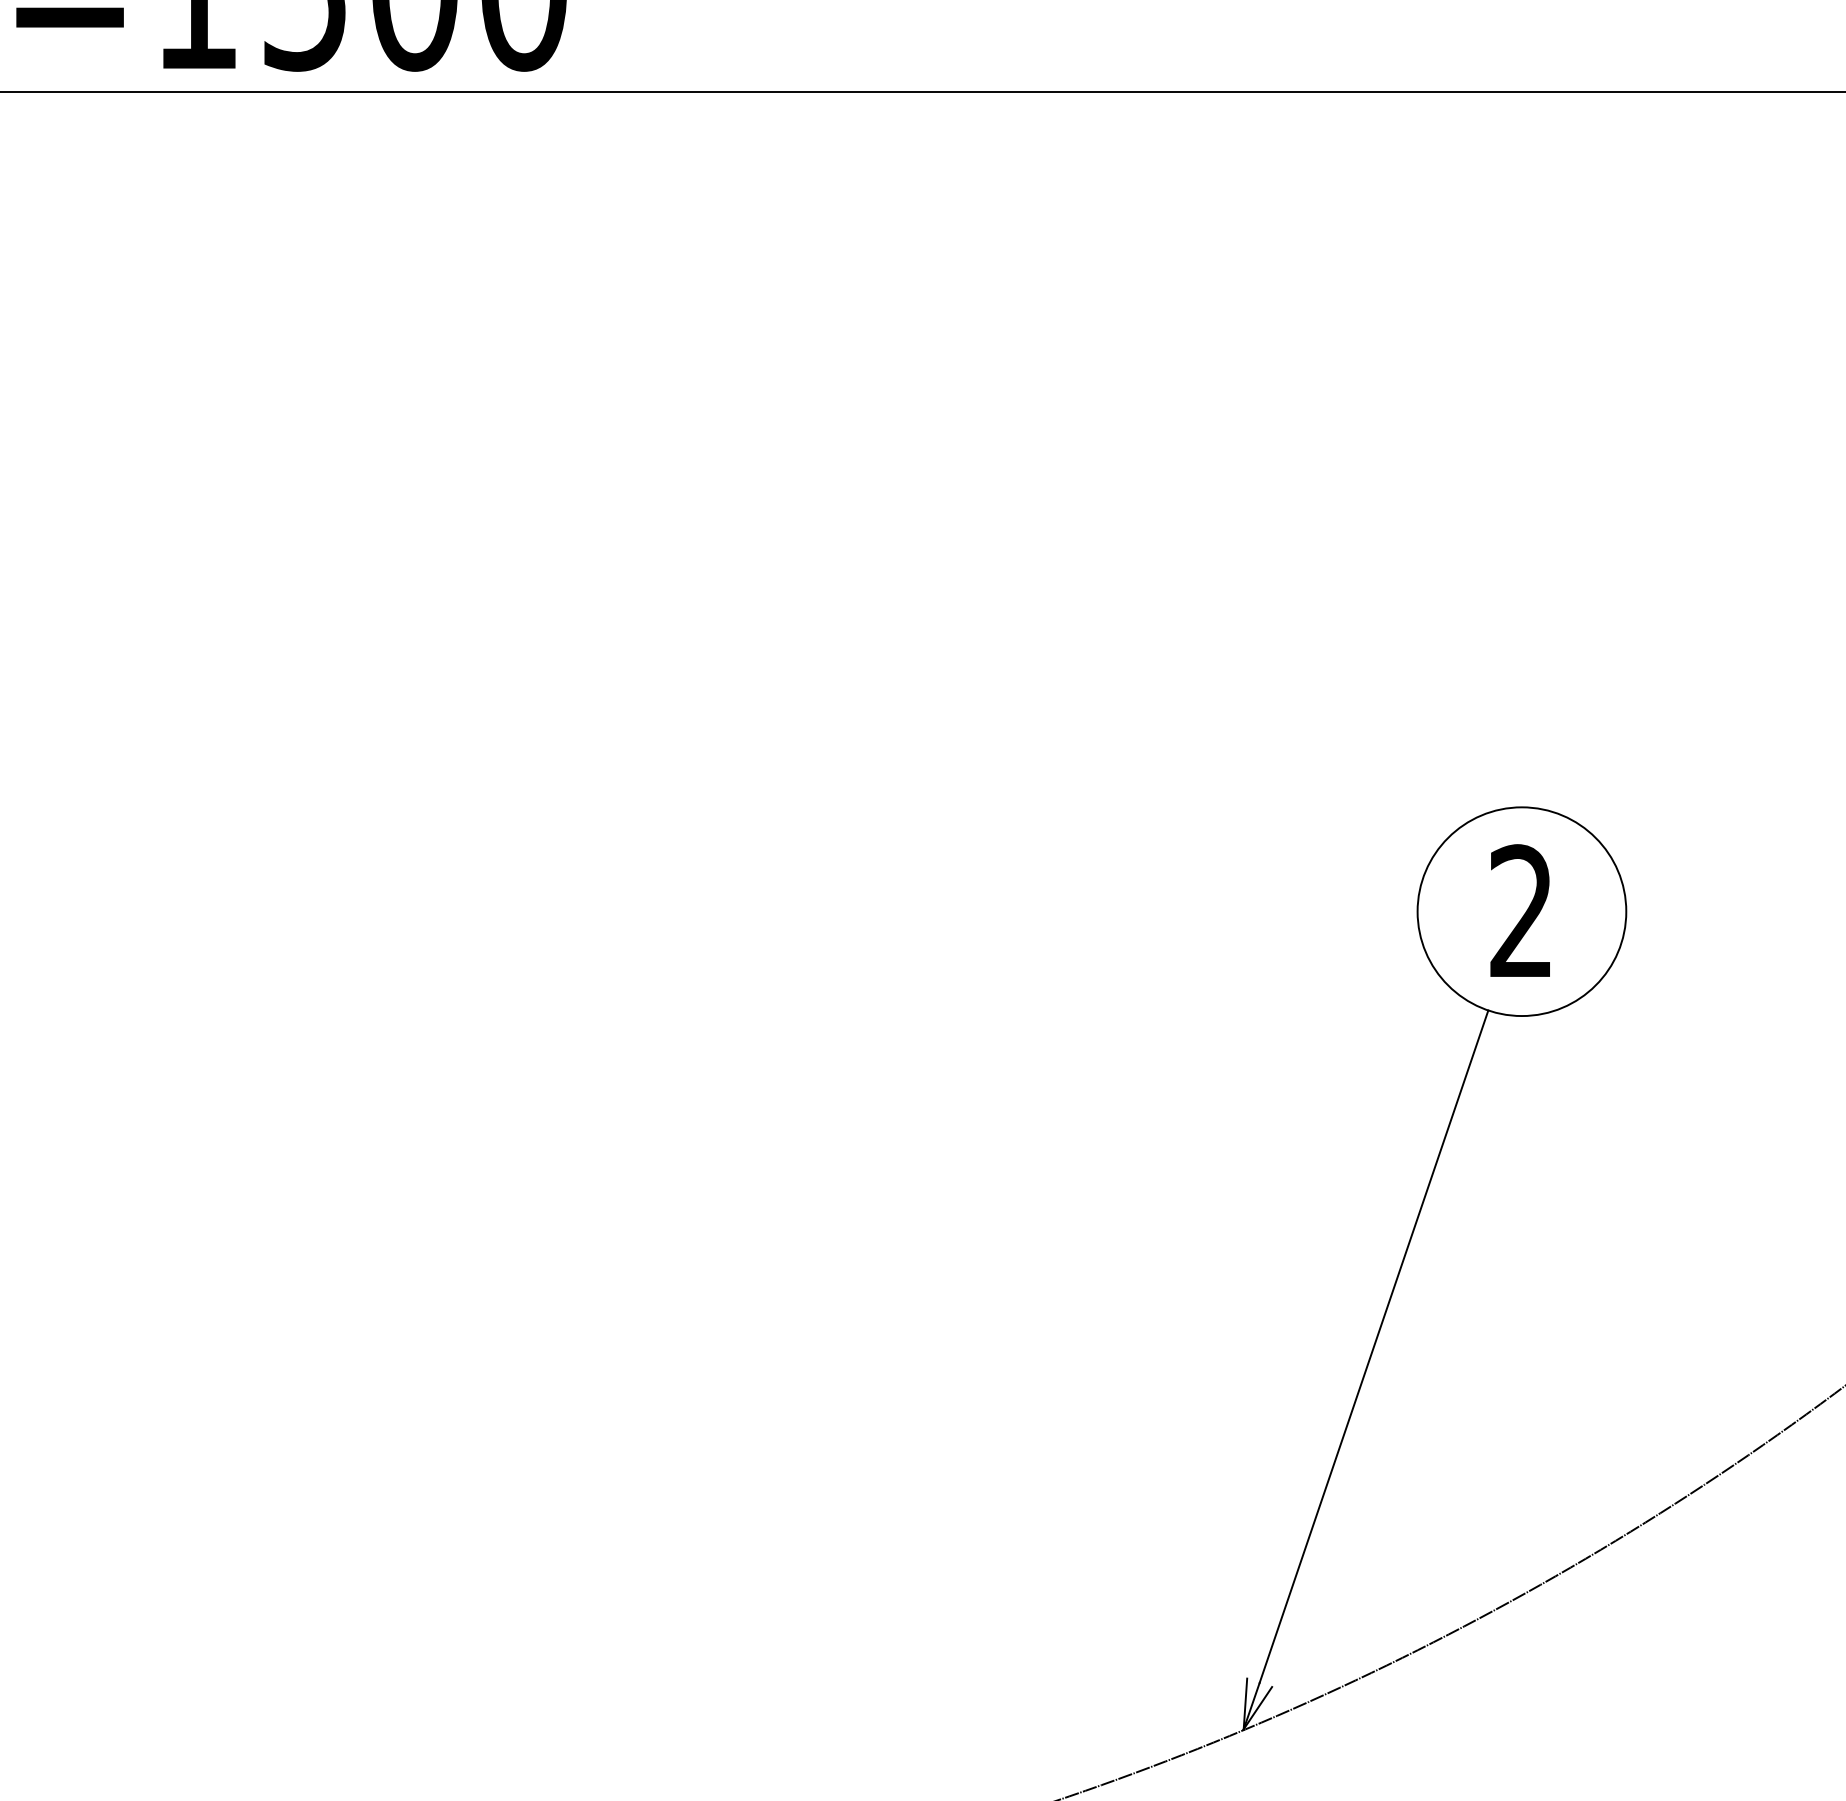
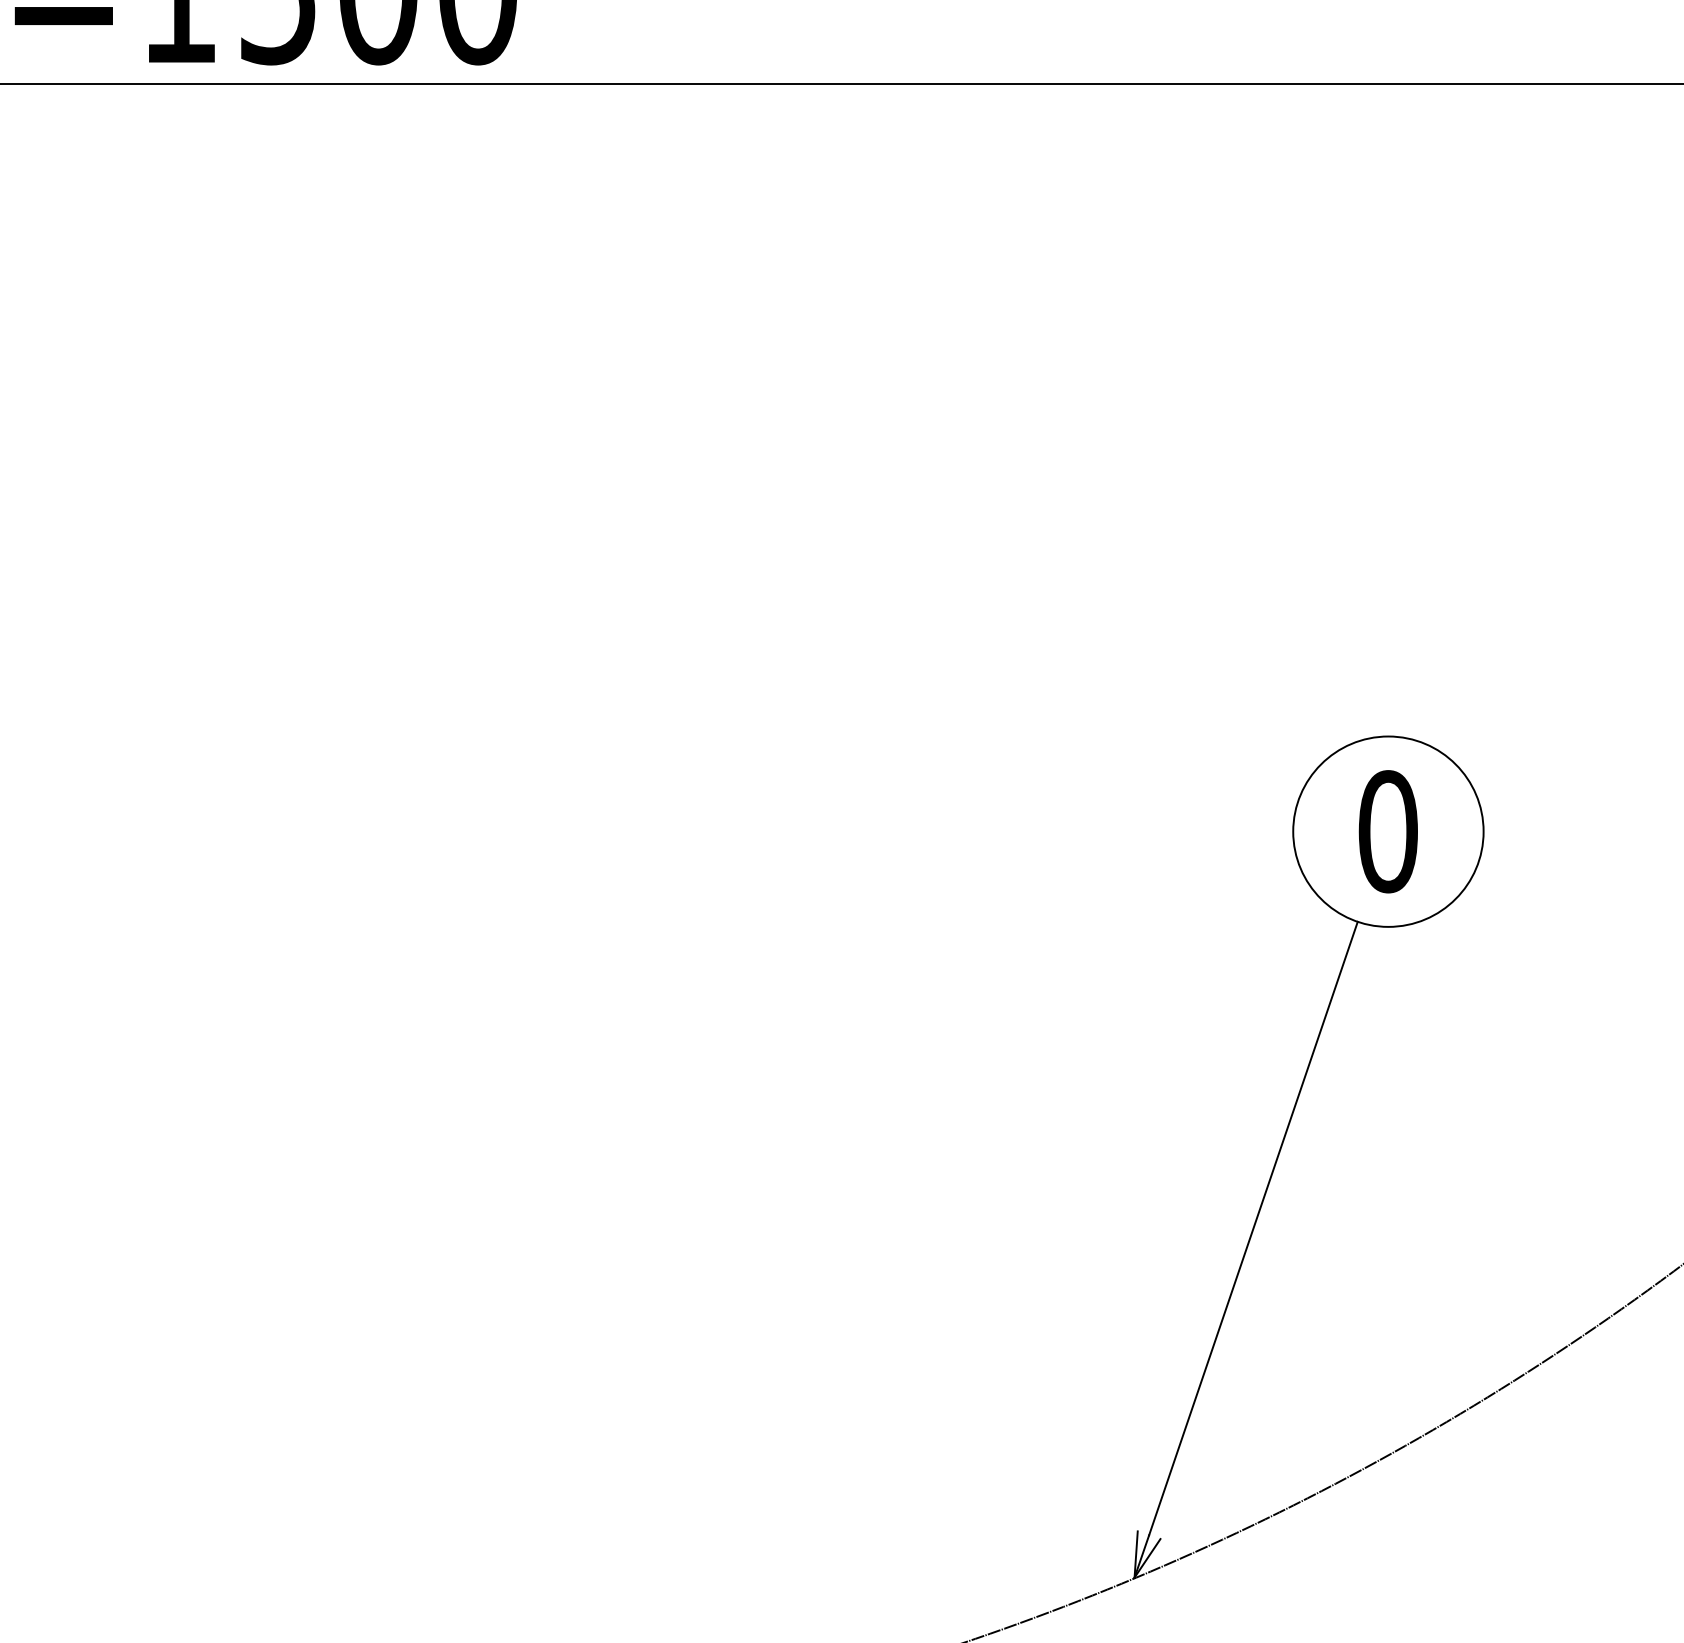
text: (1521, 911) -> (1388, 831), 2 -> 0

